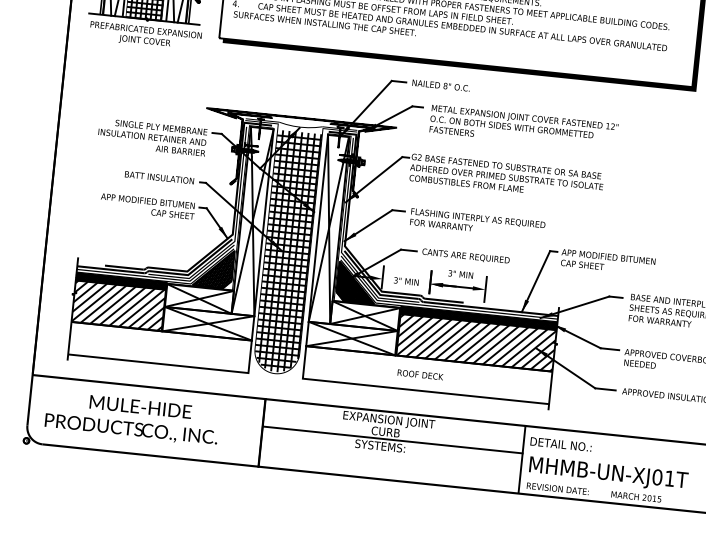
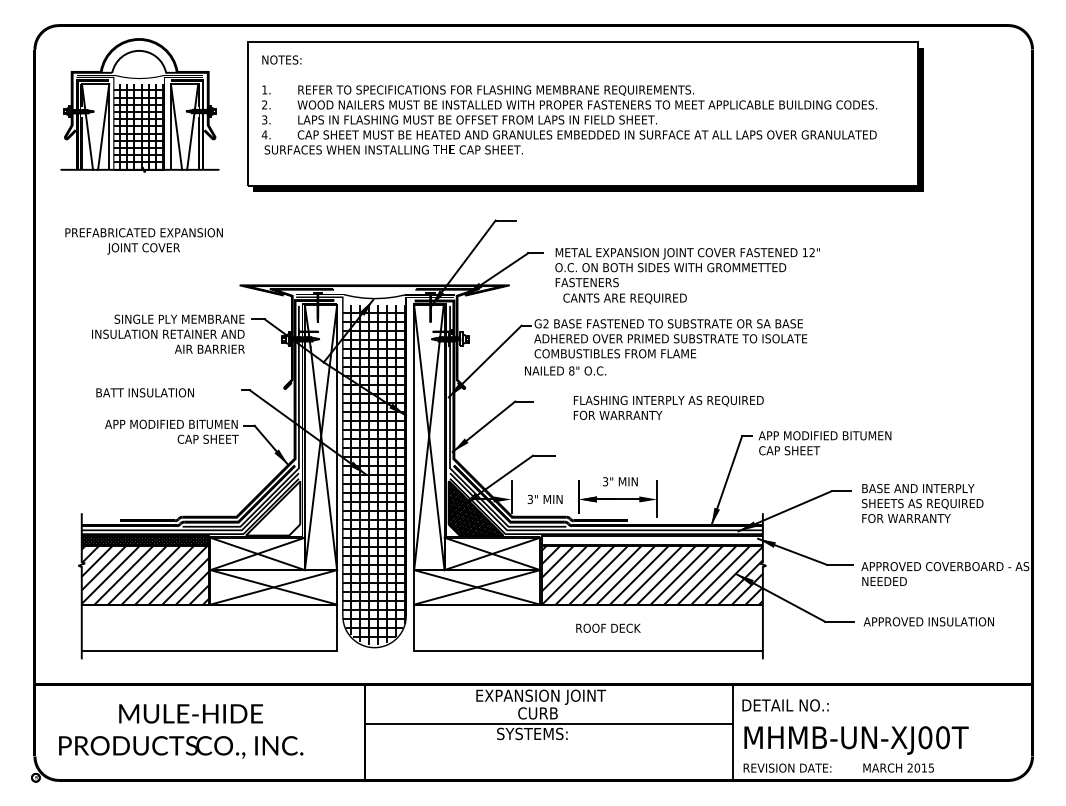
text: (145, 36) -> (143, 241), moved
text: (441, 85) -> (565, 370), moved
text: (159, 177) -> (144, 392), moved
text: (477, 223) -> (668, 407), moved
text: (465, 256) -> (624, 298), moved
hatch: (213, 268) -> (273, 508), removed
hatch: (478, 318) -> (651, 540), removed
text: (420, 374) -> (608, 627), moved
text: (669, 478) -> (942, 737), MHMB-UN-XJ01T -> MHMB-UN-XJ00T

